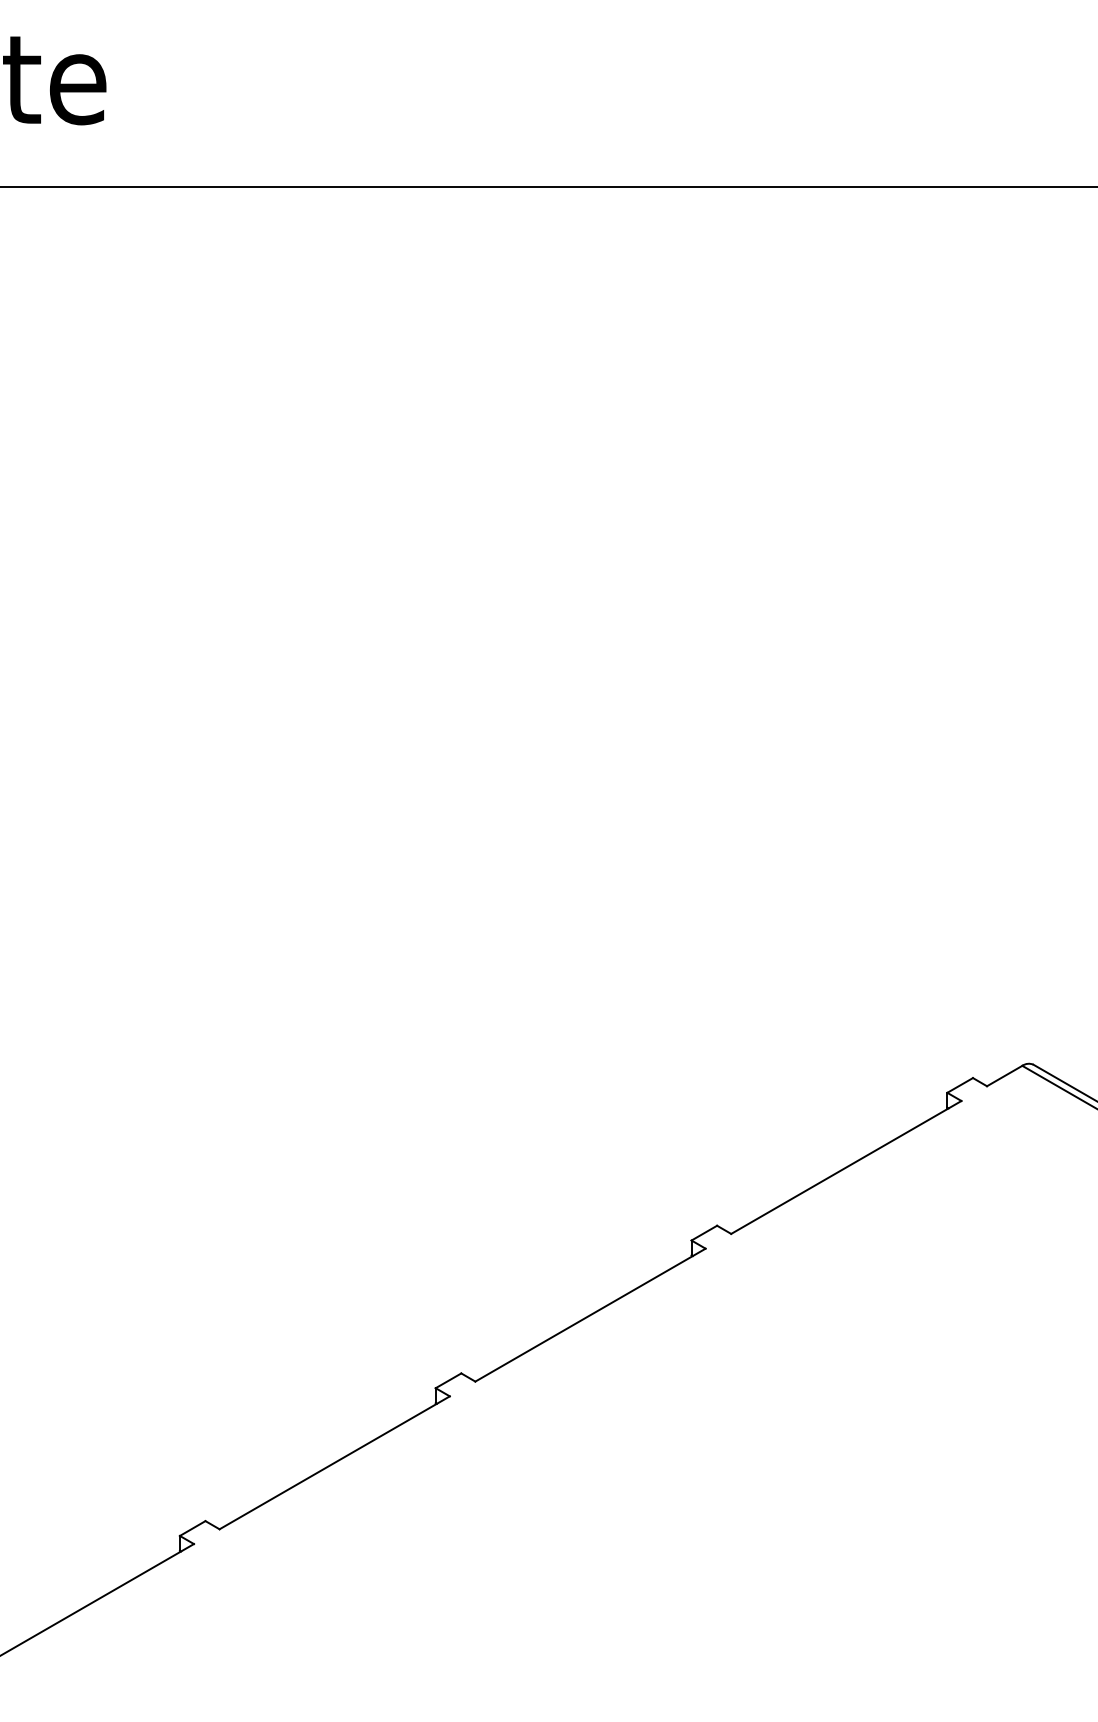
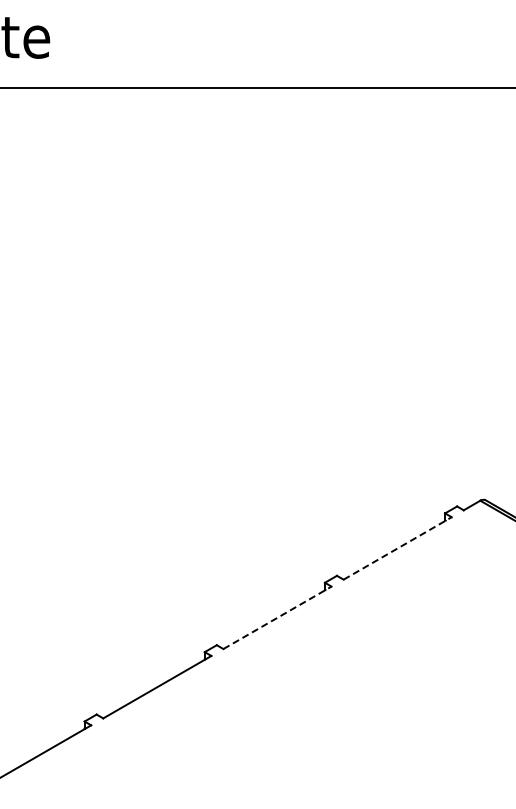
line: (848, 1167) -> (398, 548), solid -> dashed
line: (590, 1314) -> (277, 617), solid -> dashed

